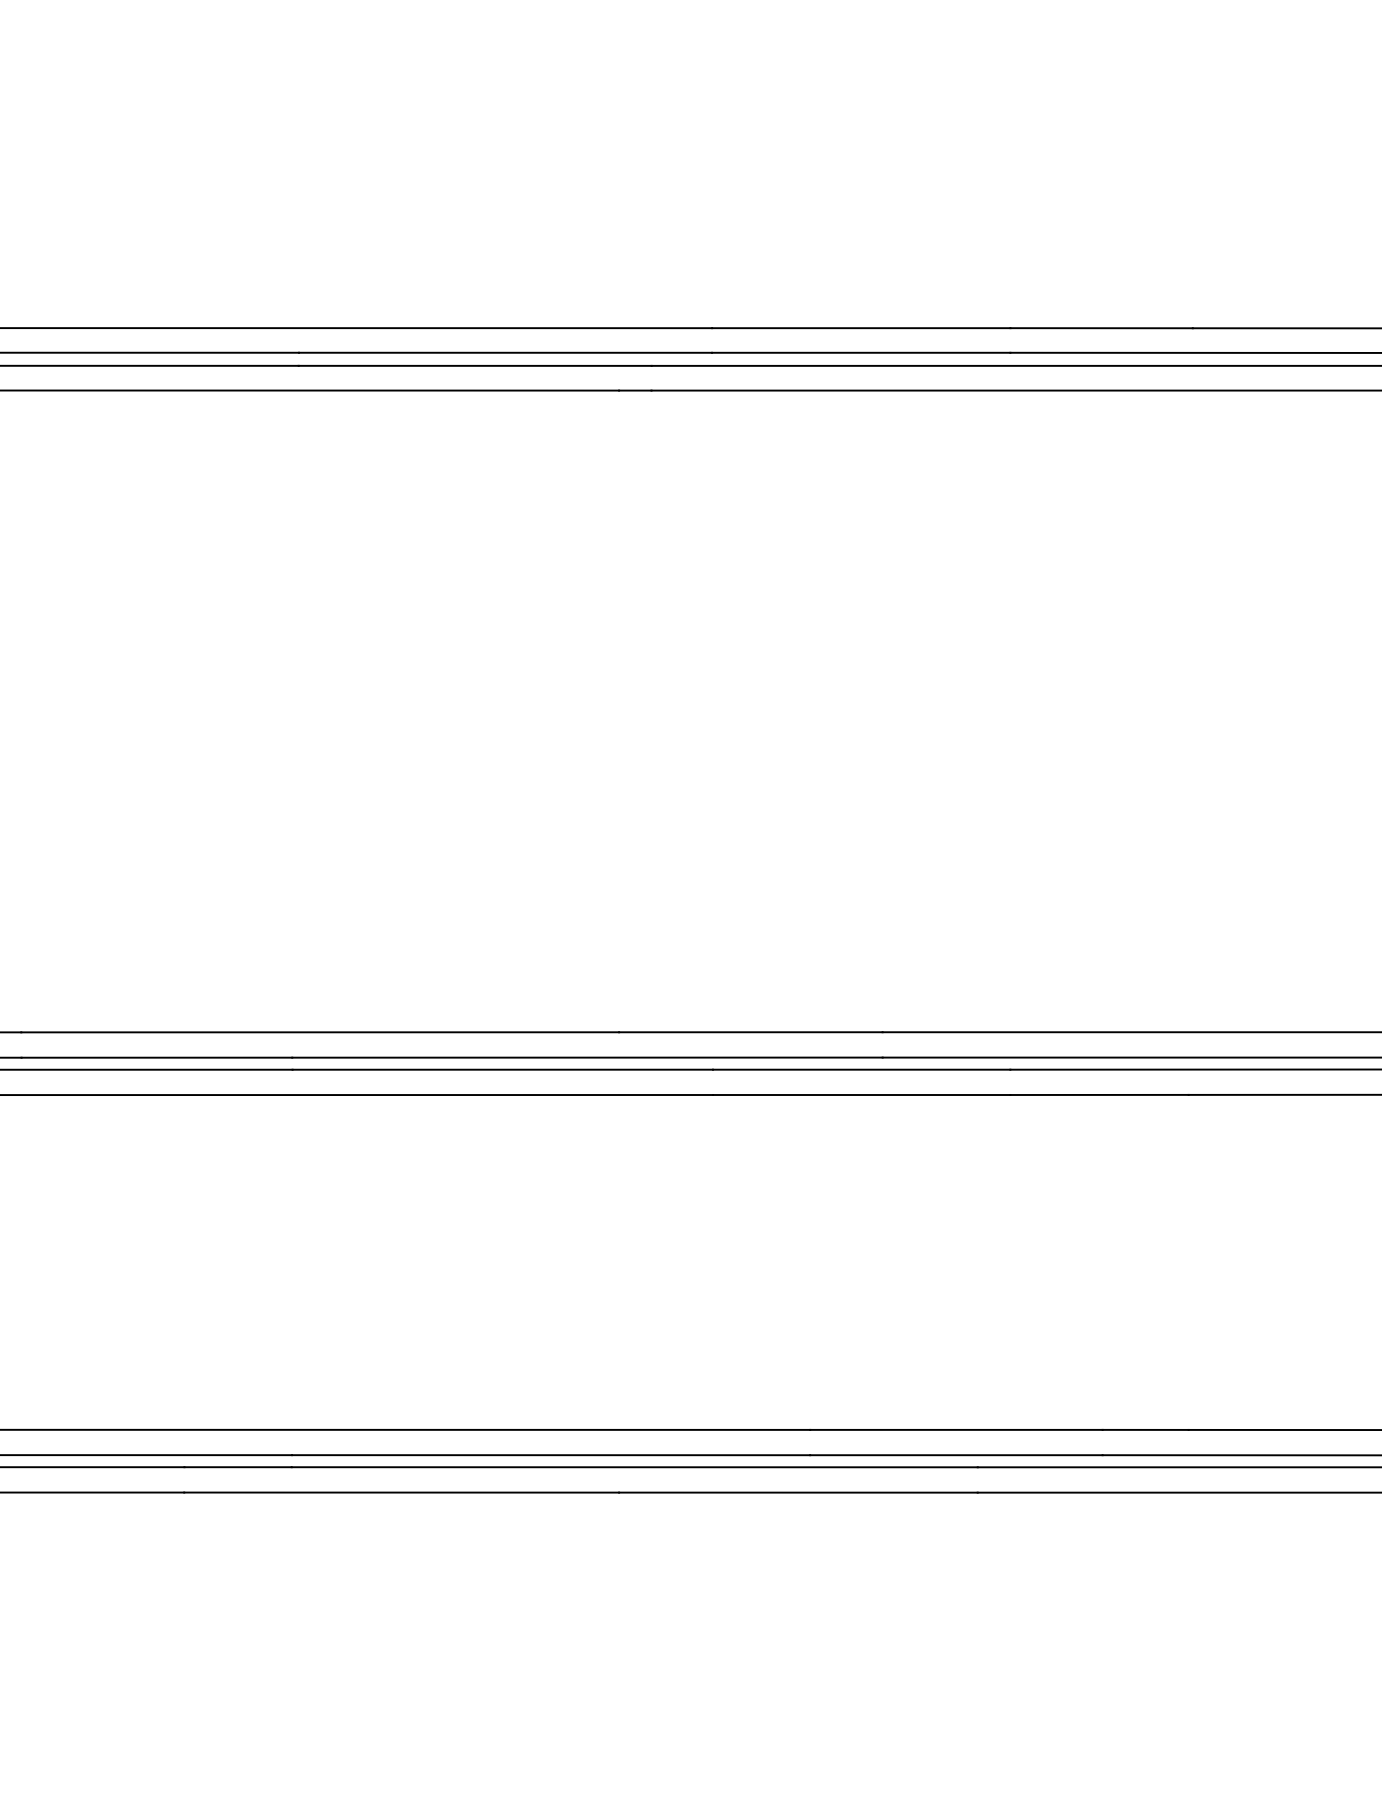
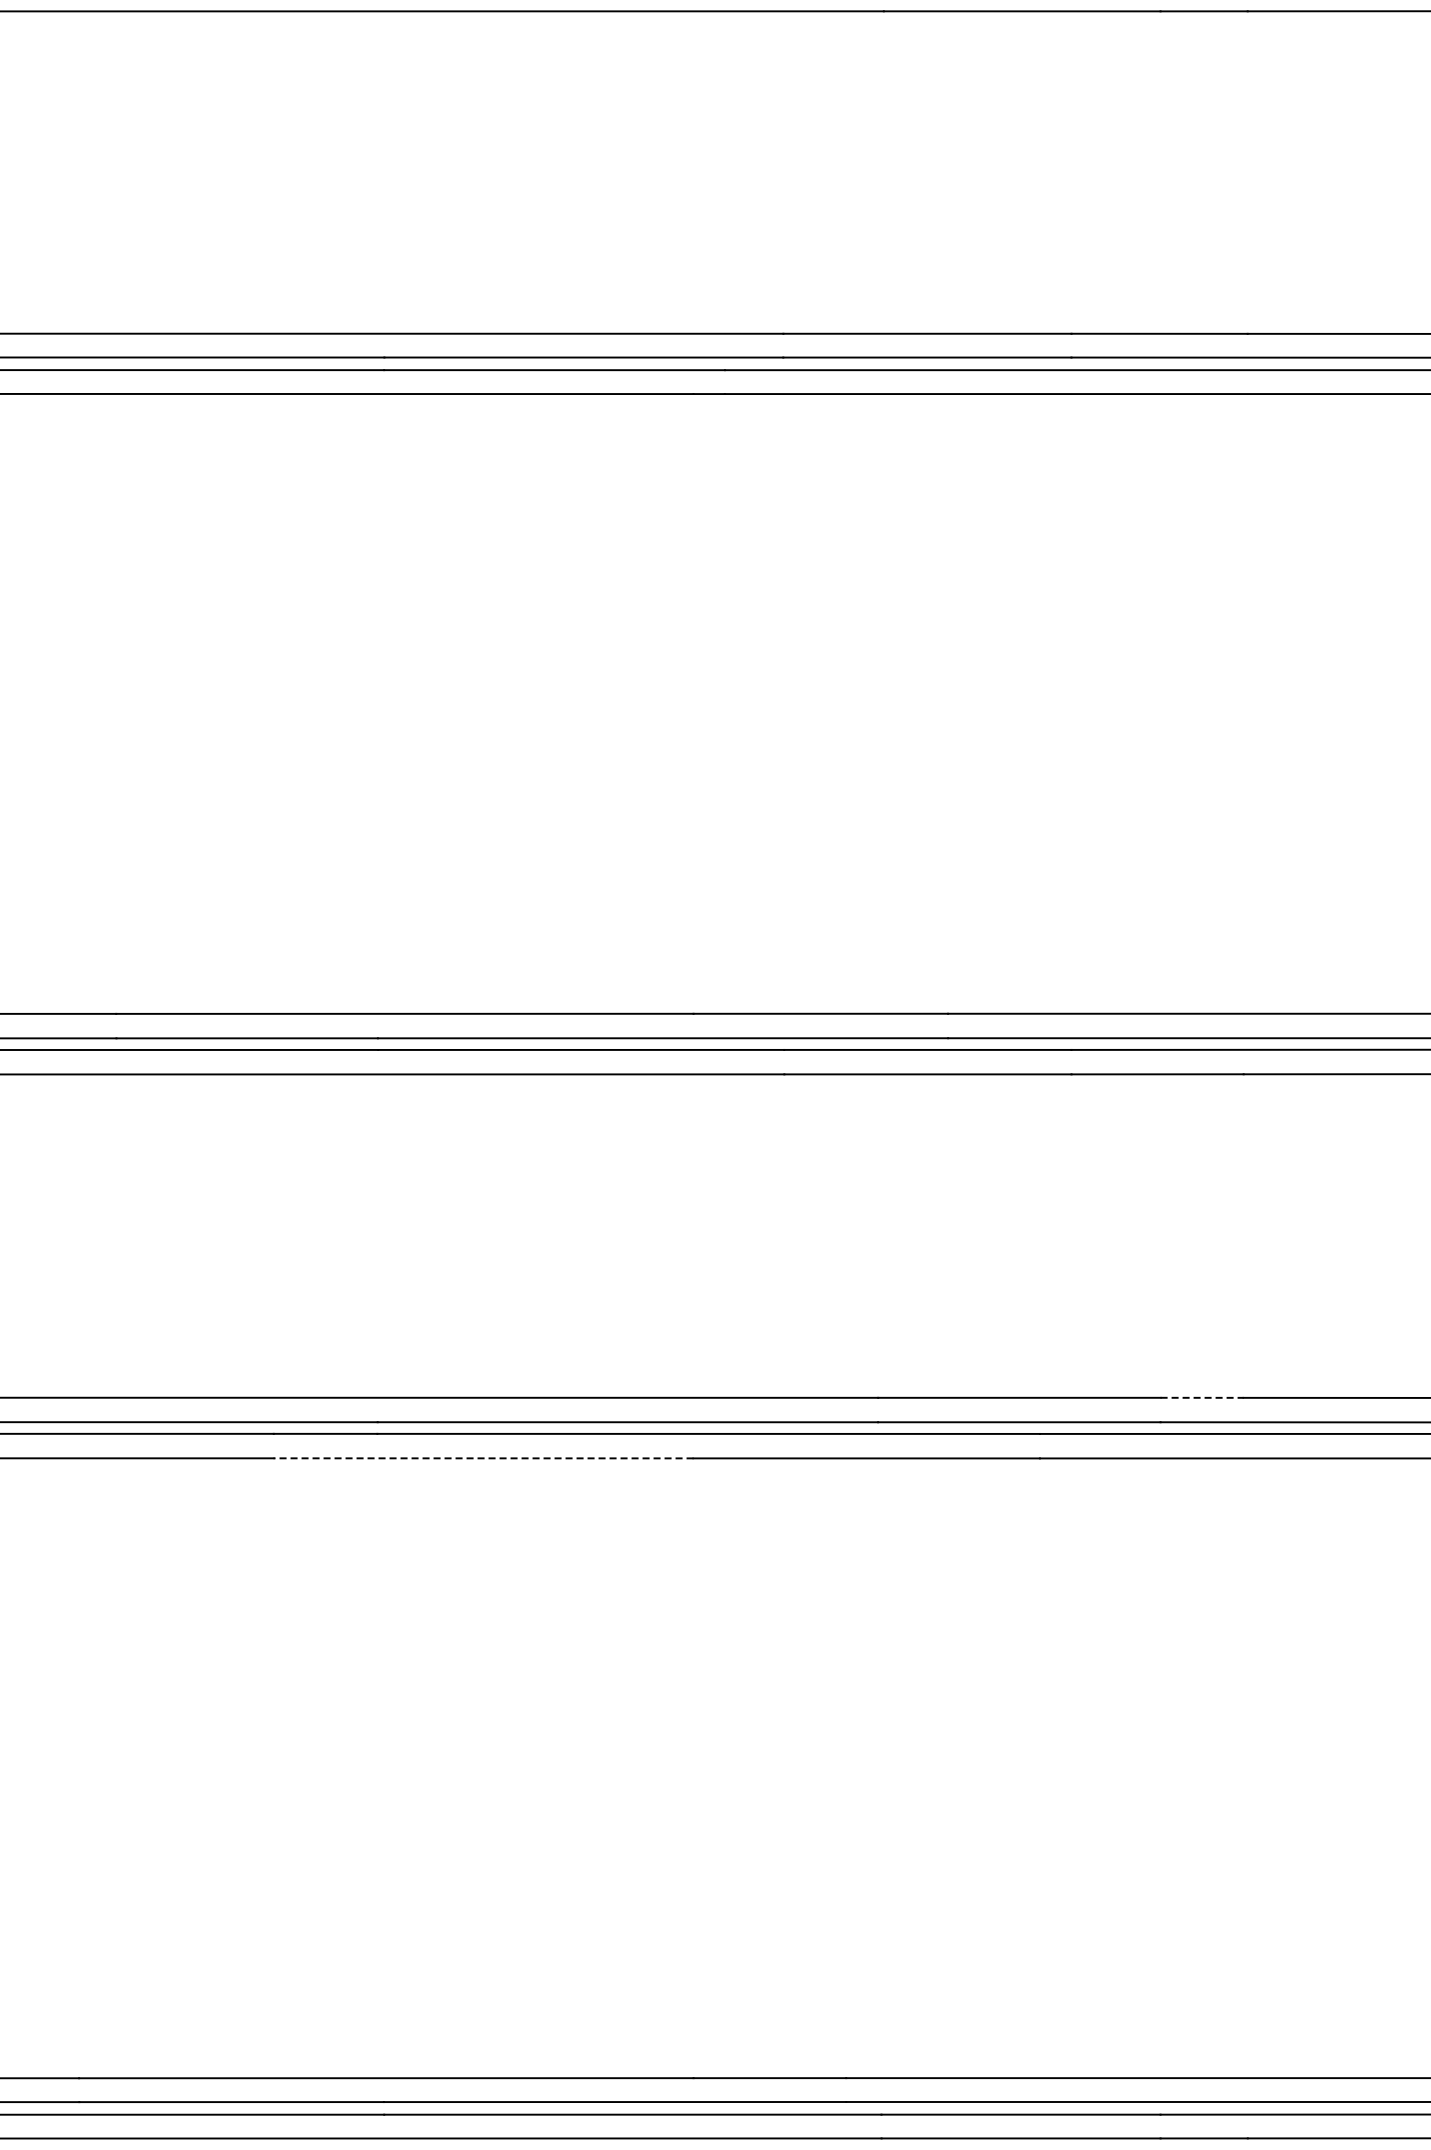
line: (1146, 1429) -> (1202, 1397), solid -> dashed
line: (401, 1492) -> (483, 1458), solid -> dashed

